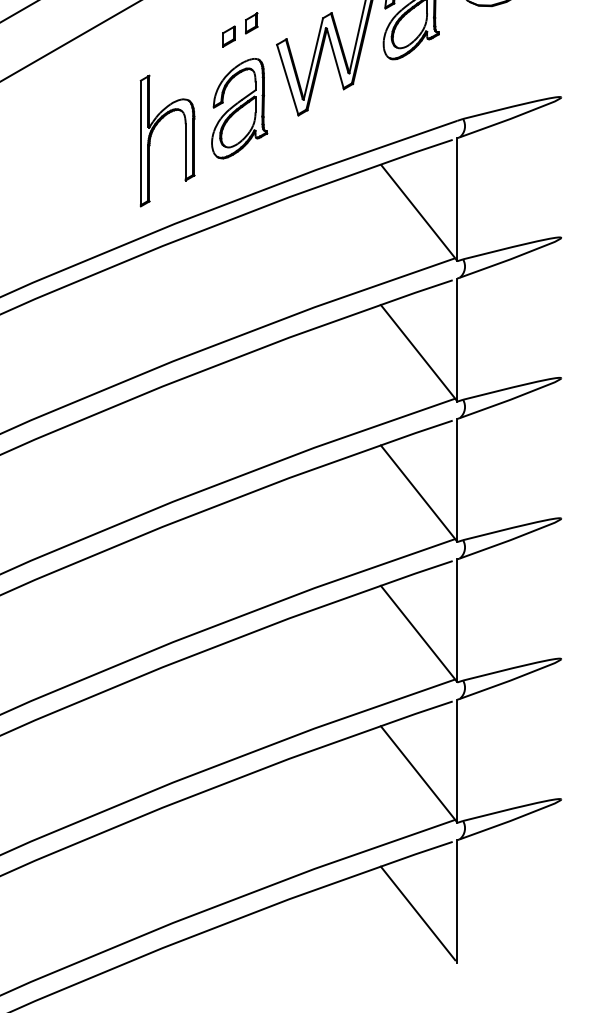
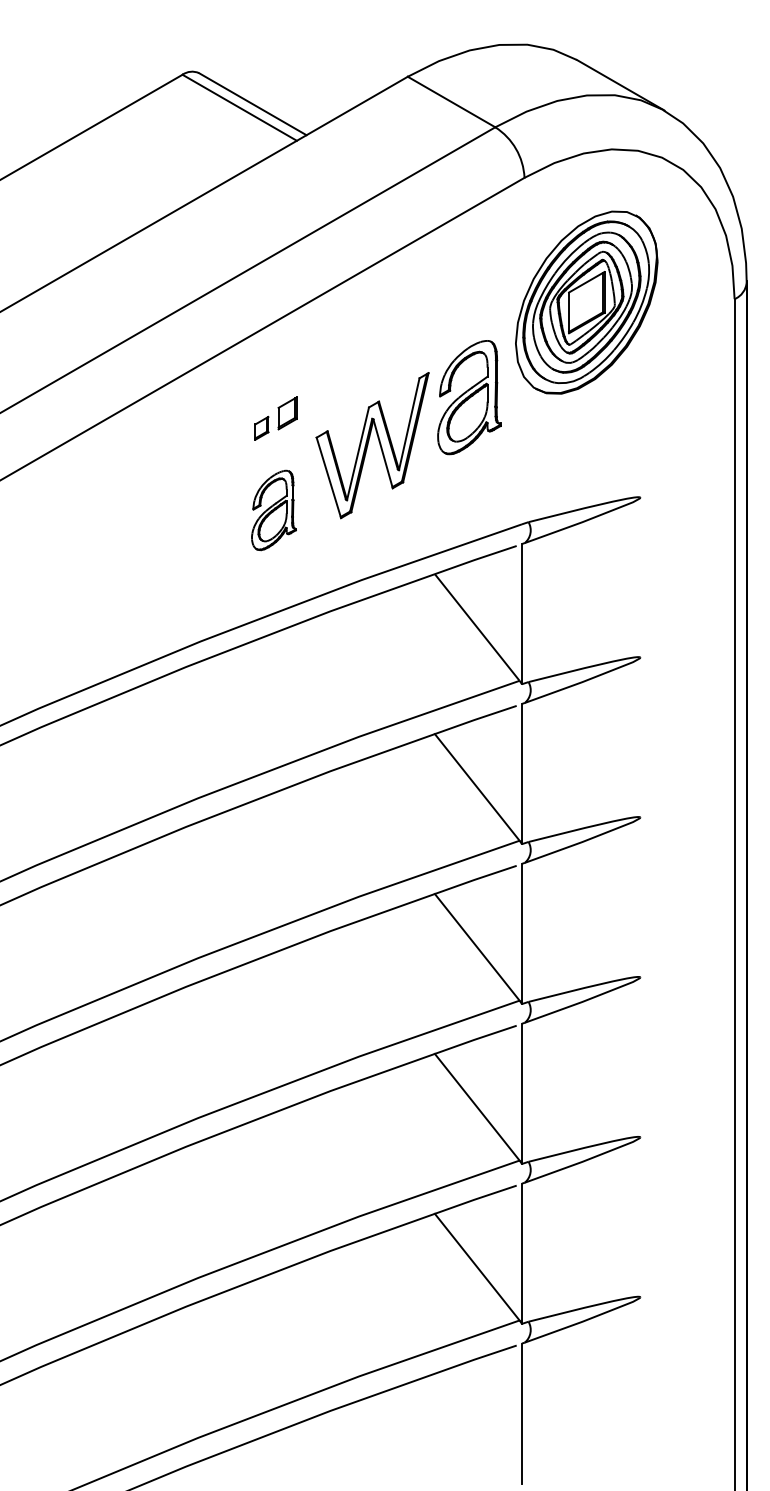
part: (251, 23) -> (287, 413), size x1.4
part: (239, 108) -> (273, 510), size x0.7
part: (151, 137) -> (173, 543), removed
line: (417, 912) -> (476, 1426), removed

